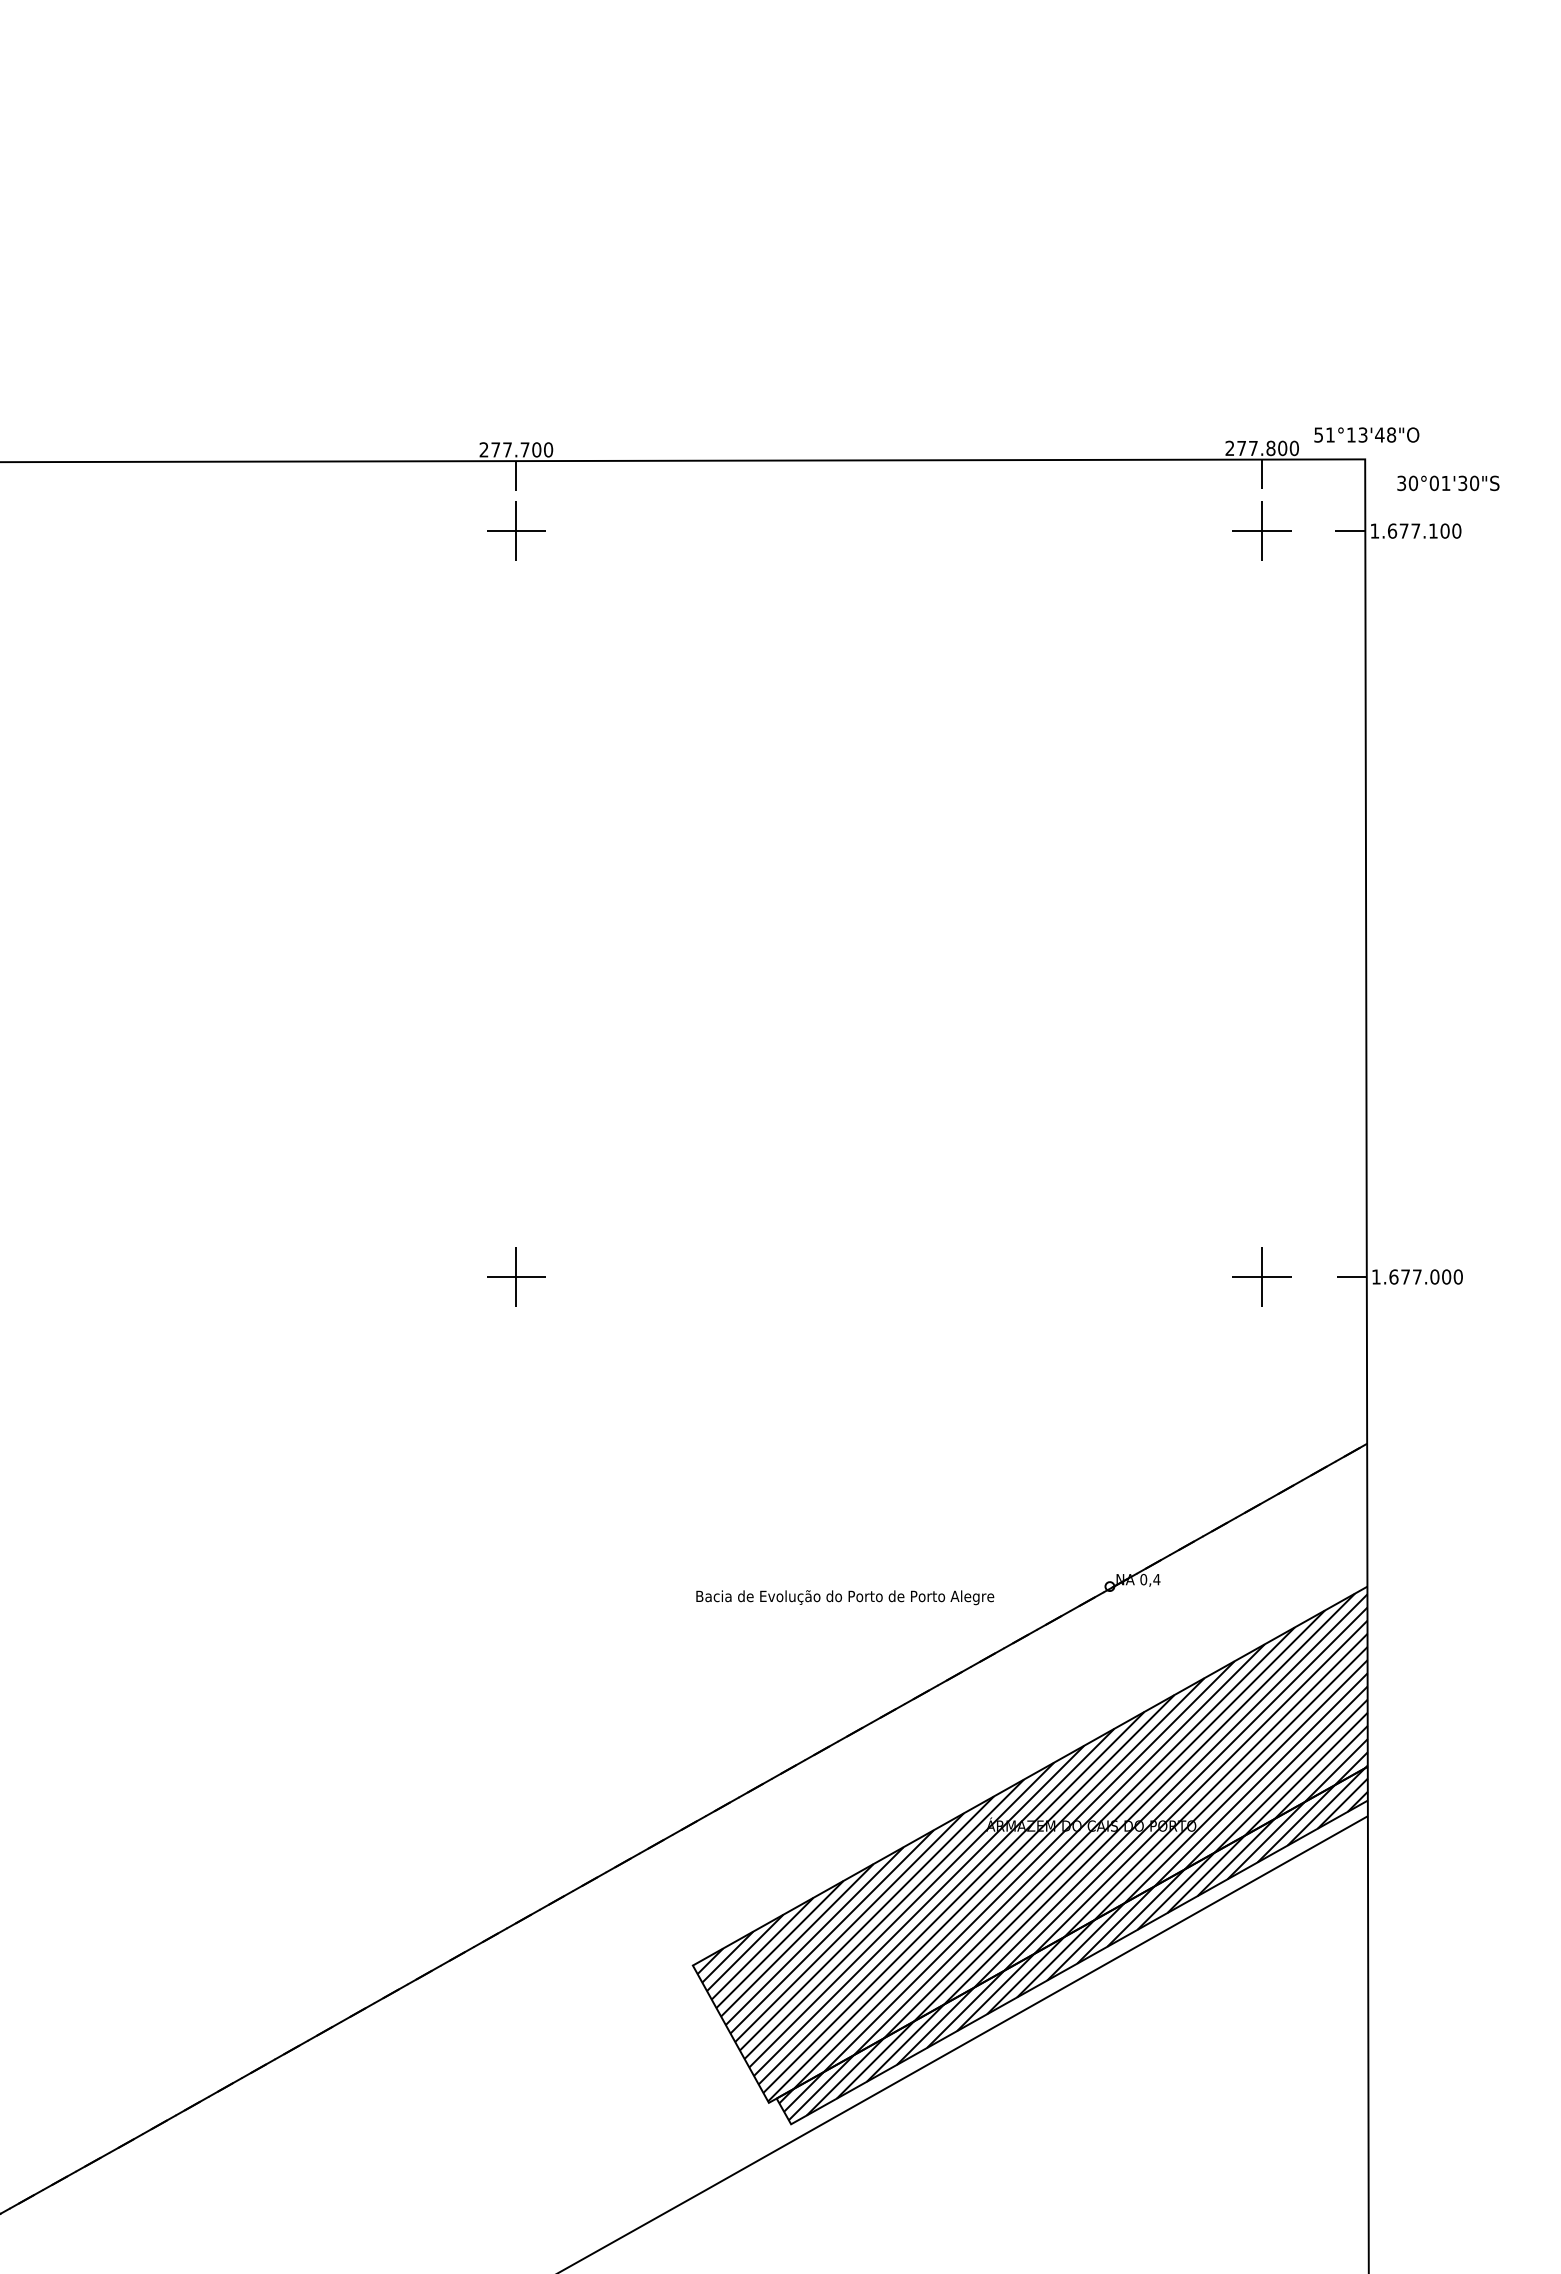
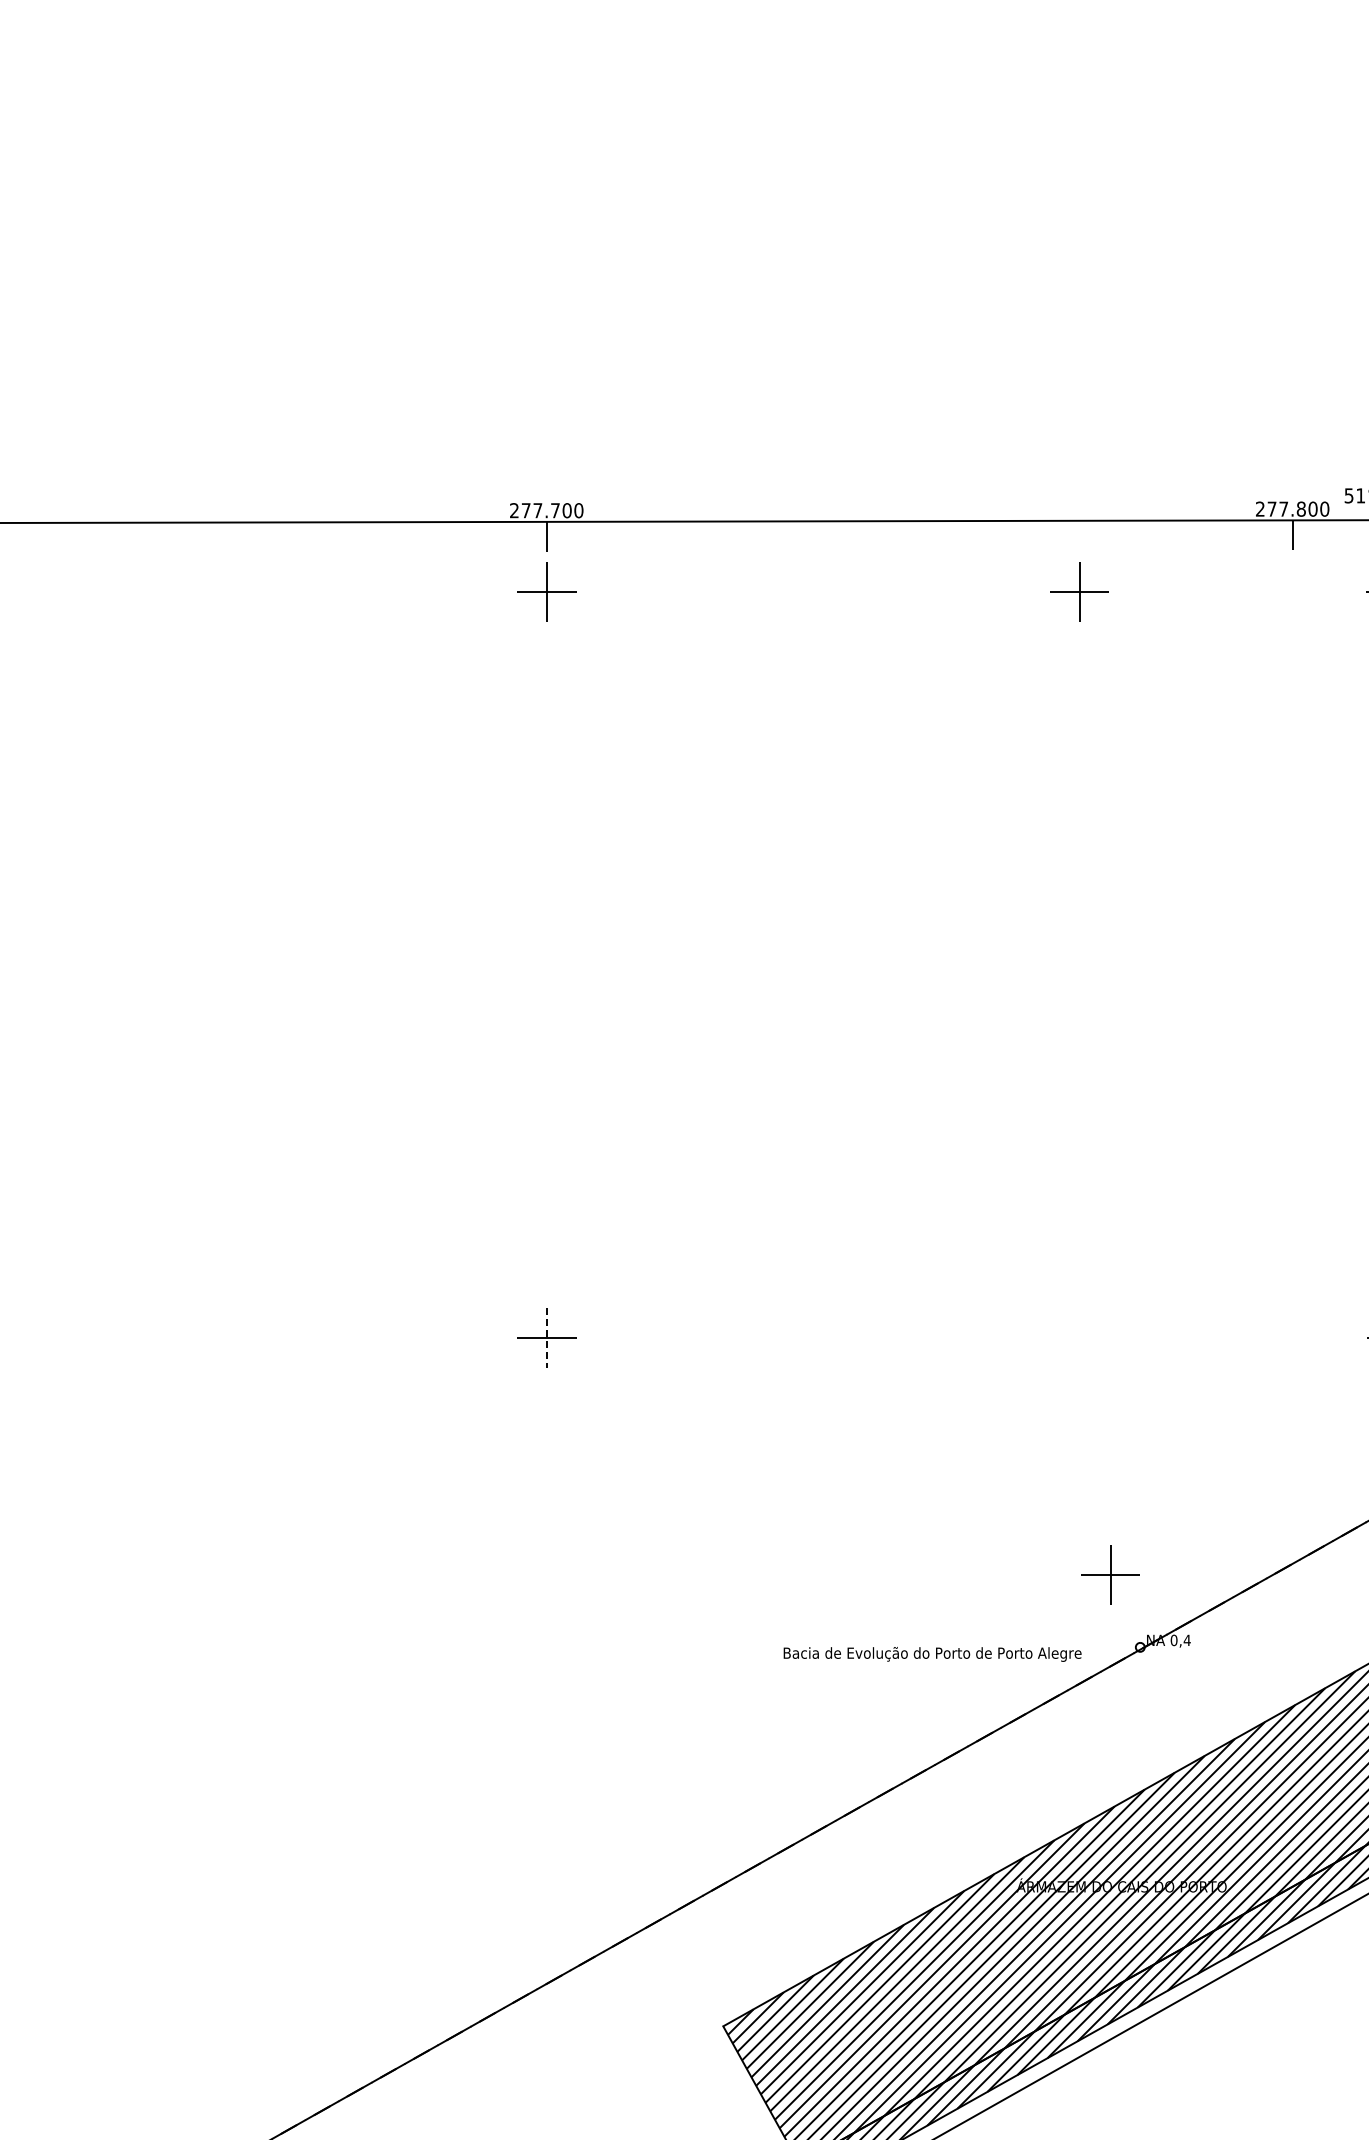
part: (1261, 530) -> (1078, 591), moved
part: (1261, 1276) -> (1109, 1574), moved
line: (516, 1277) -> (546, 1338), solid -> dashed
text: (845, 1597) -> (932, 1654), moved

